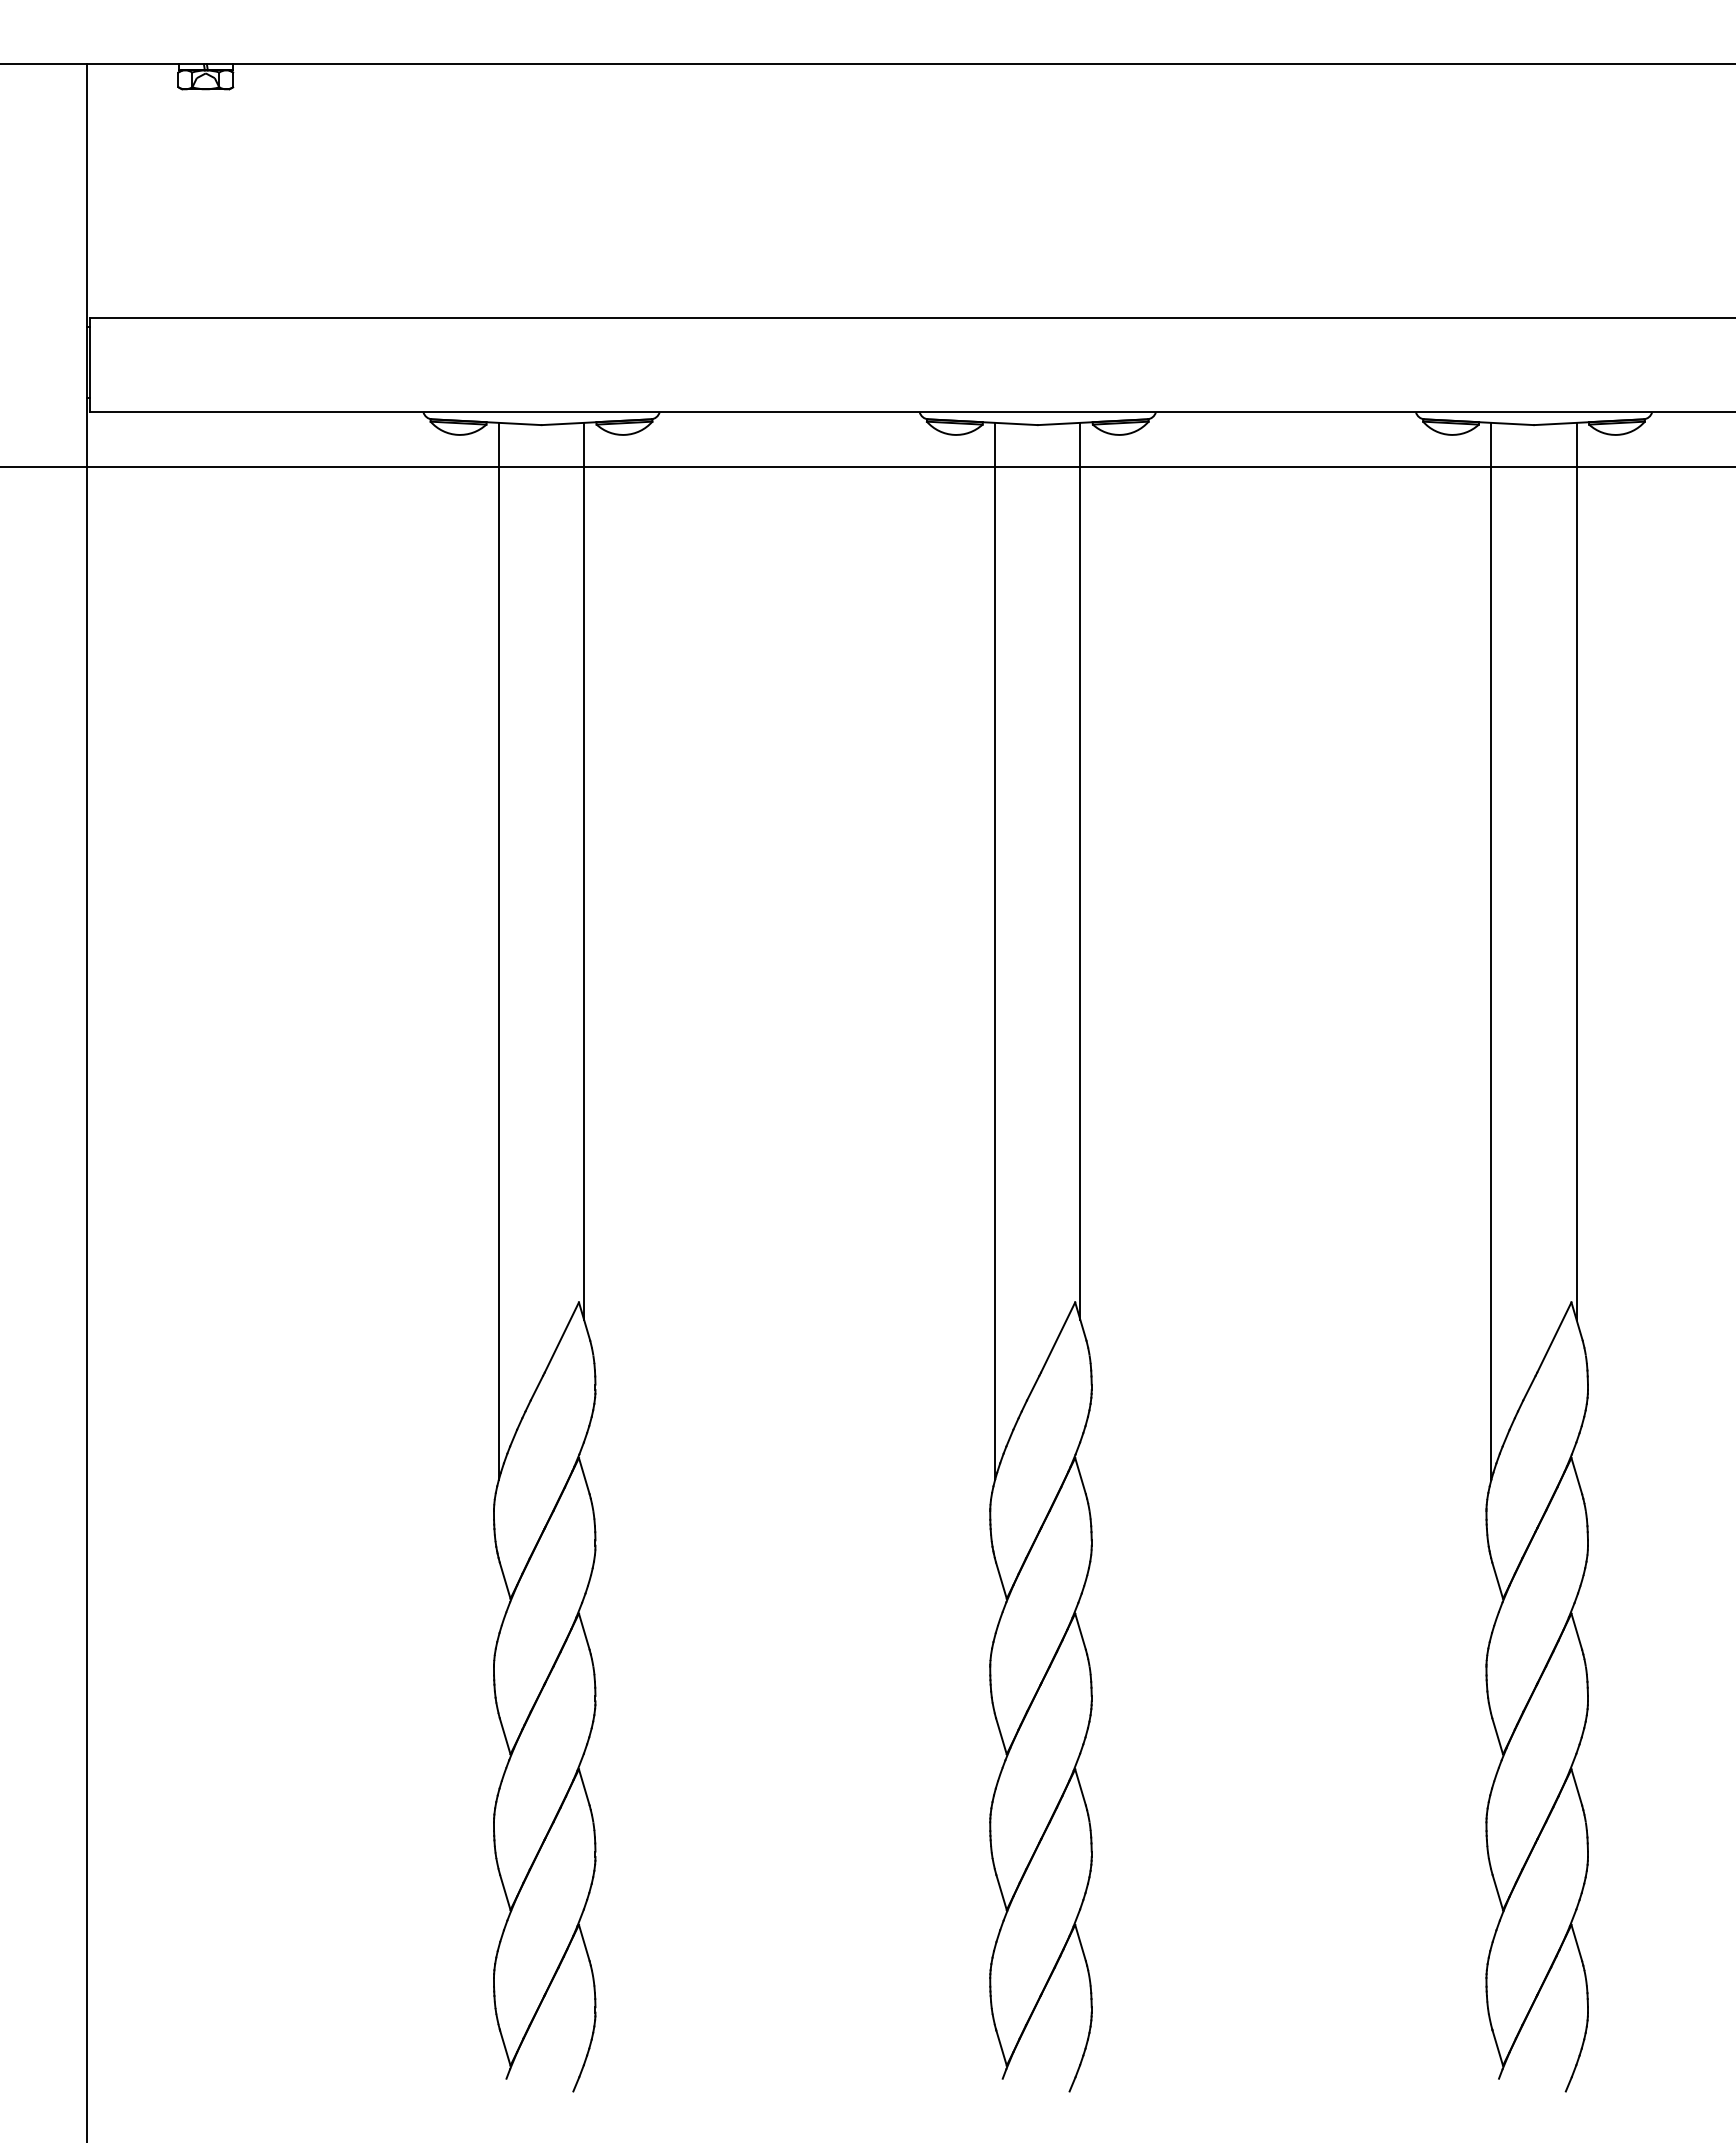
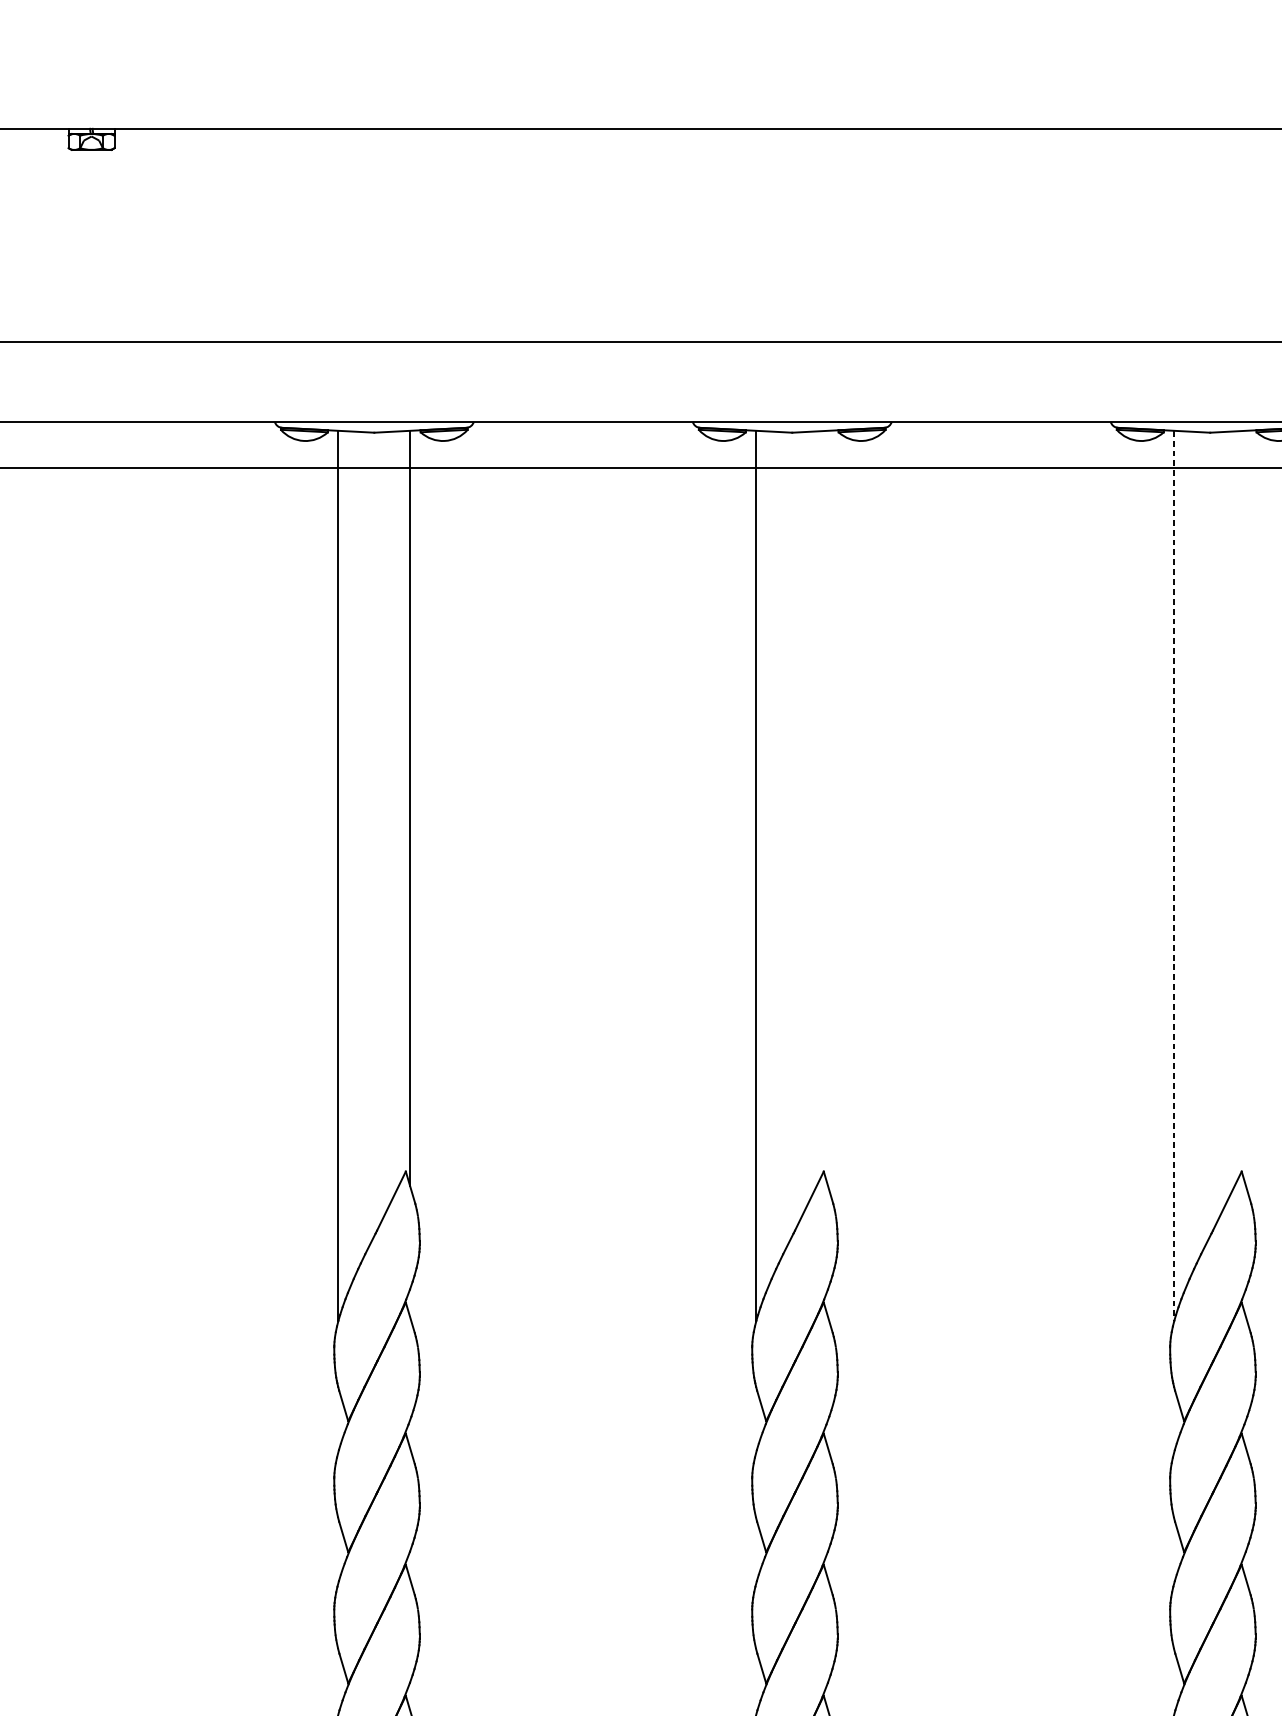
line: (1080, 871) -> (828, 808), removed
line: (1576, 871) -> (1245, 808), removed
line: (1491, 951) -> (1174, 876), solid -> dashed

